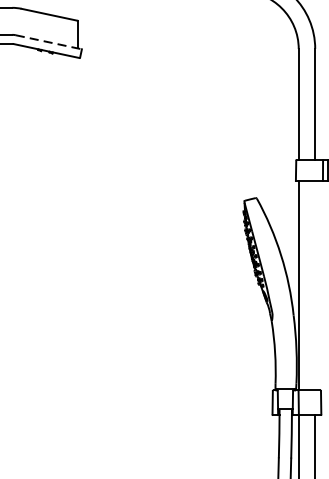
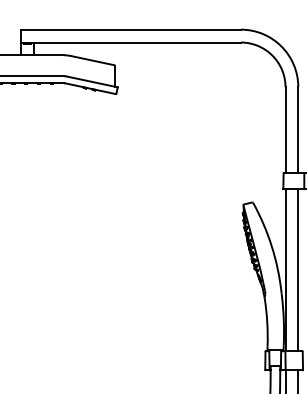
line: (49, 43) -> (92, 82), dashed -> solid
line: (315, 286) -> (298, 270), added

